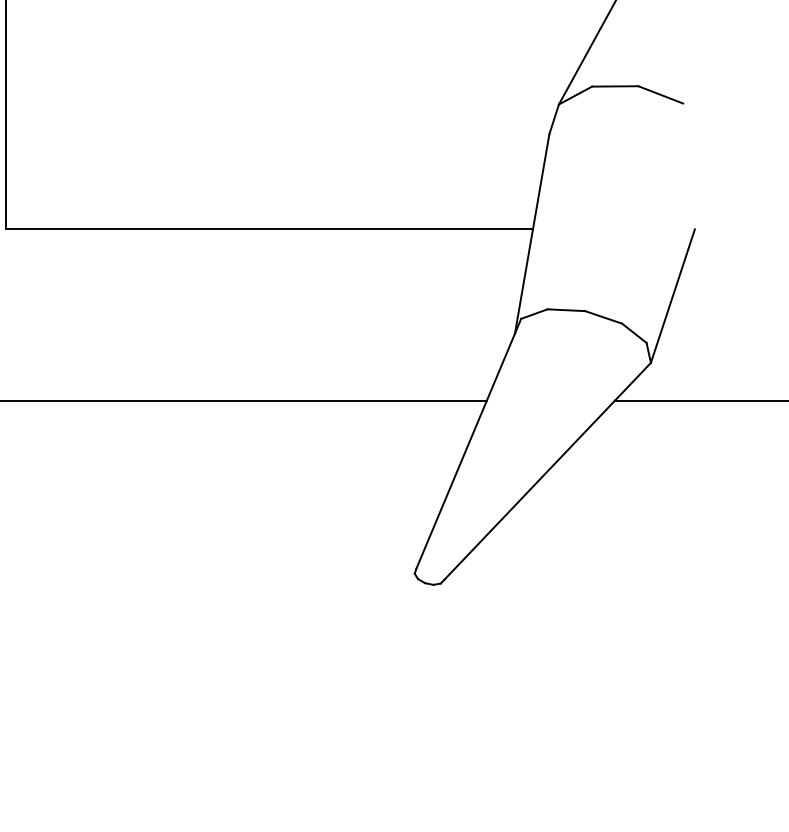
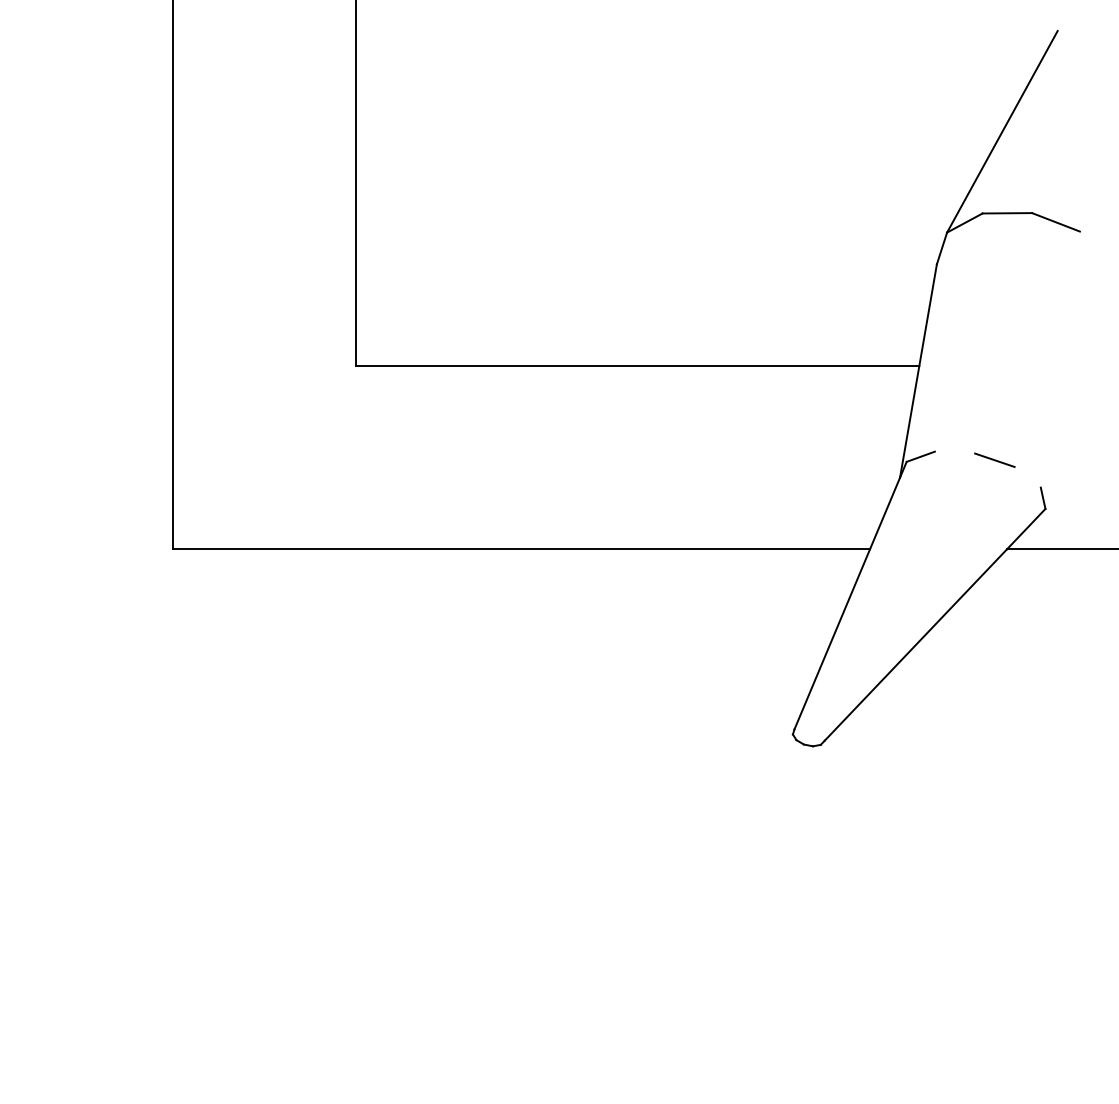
line: (672, 296) -> (1068, 437), removed
line: (565, 310) -> (954, 452), removed
line: (634, 332) -> (1027, 476), removed

